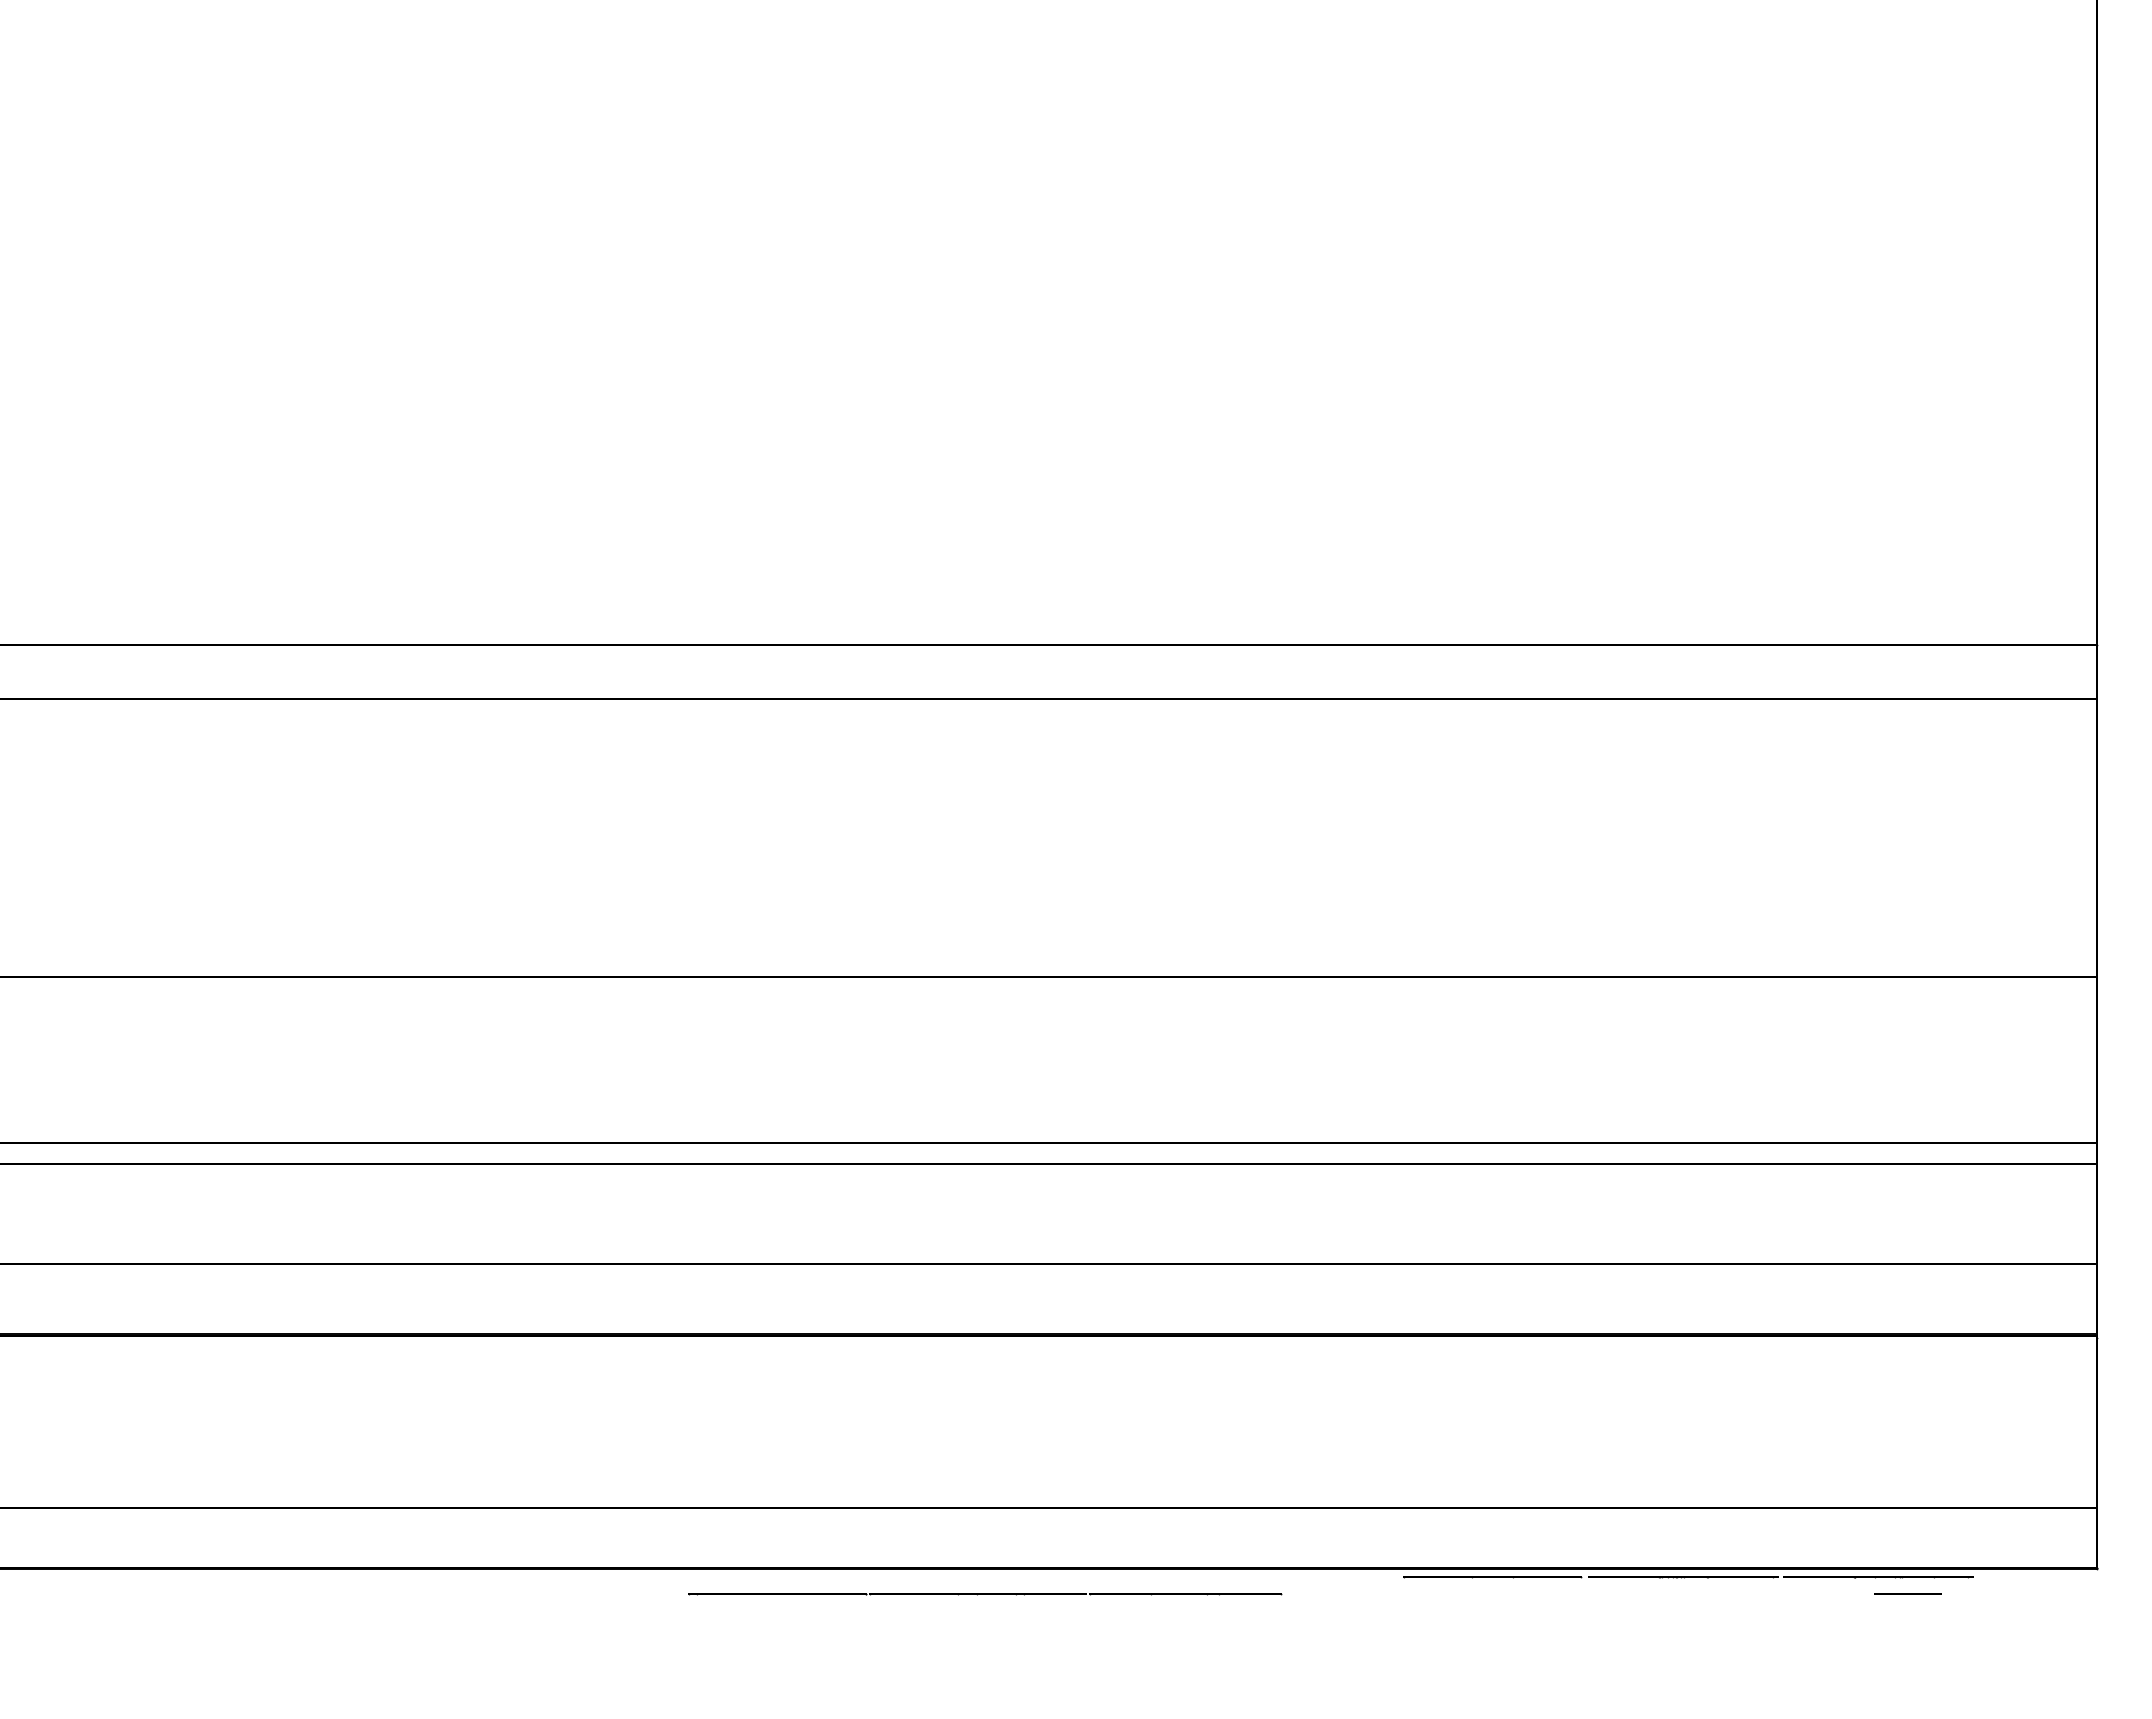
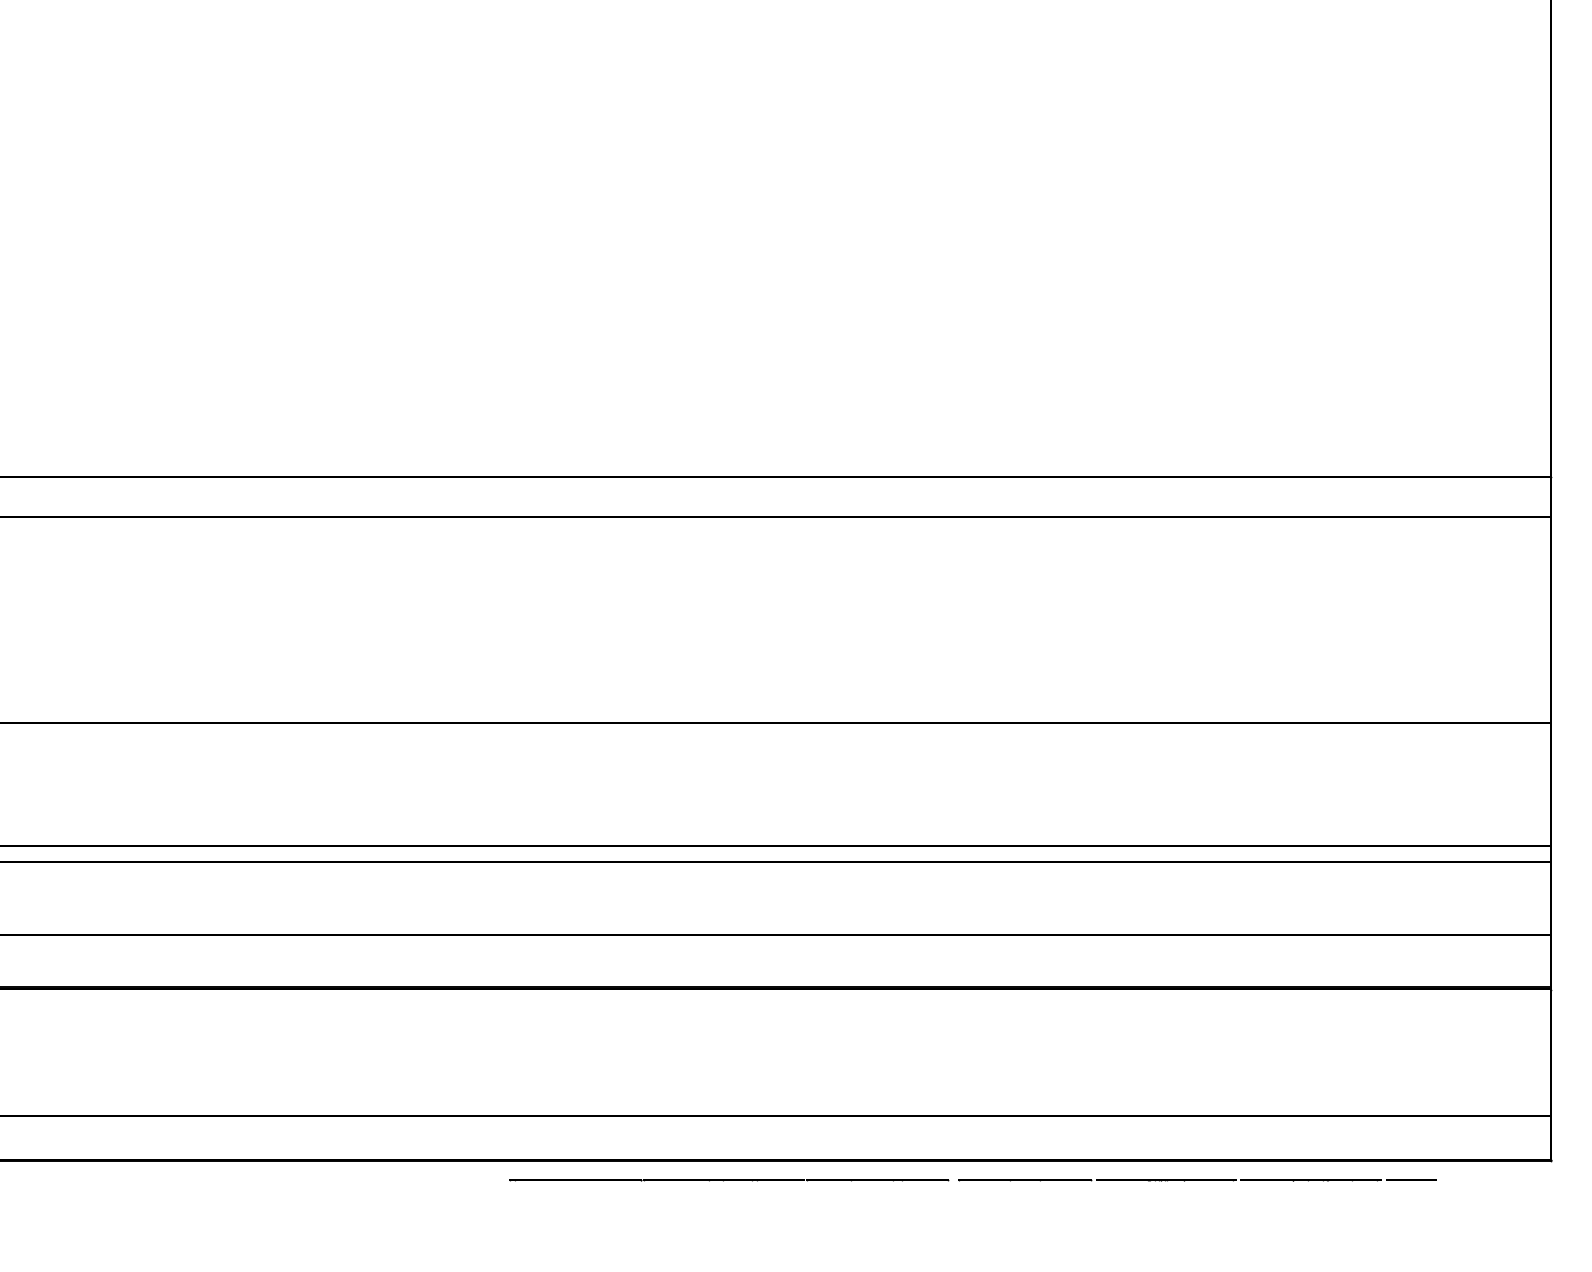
line: (1688, 1577) -> (1170, 1179), moved

